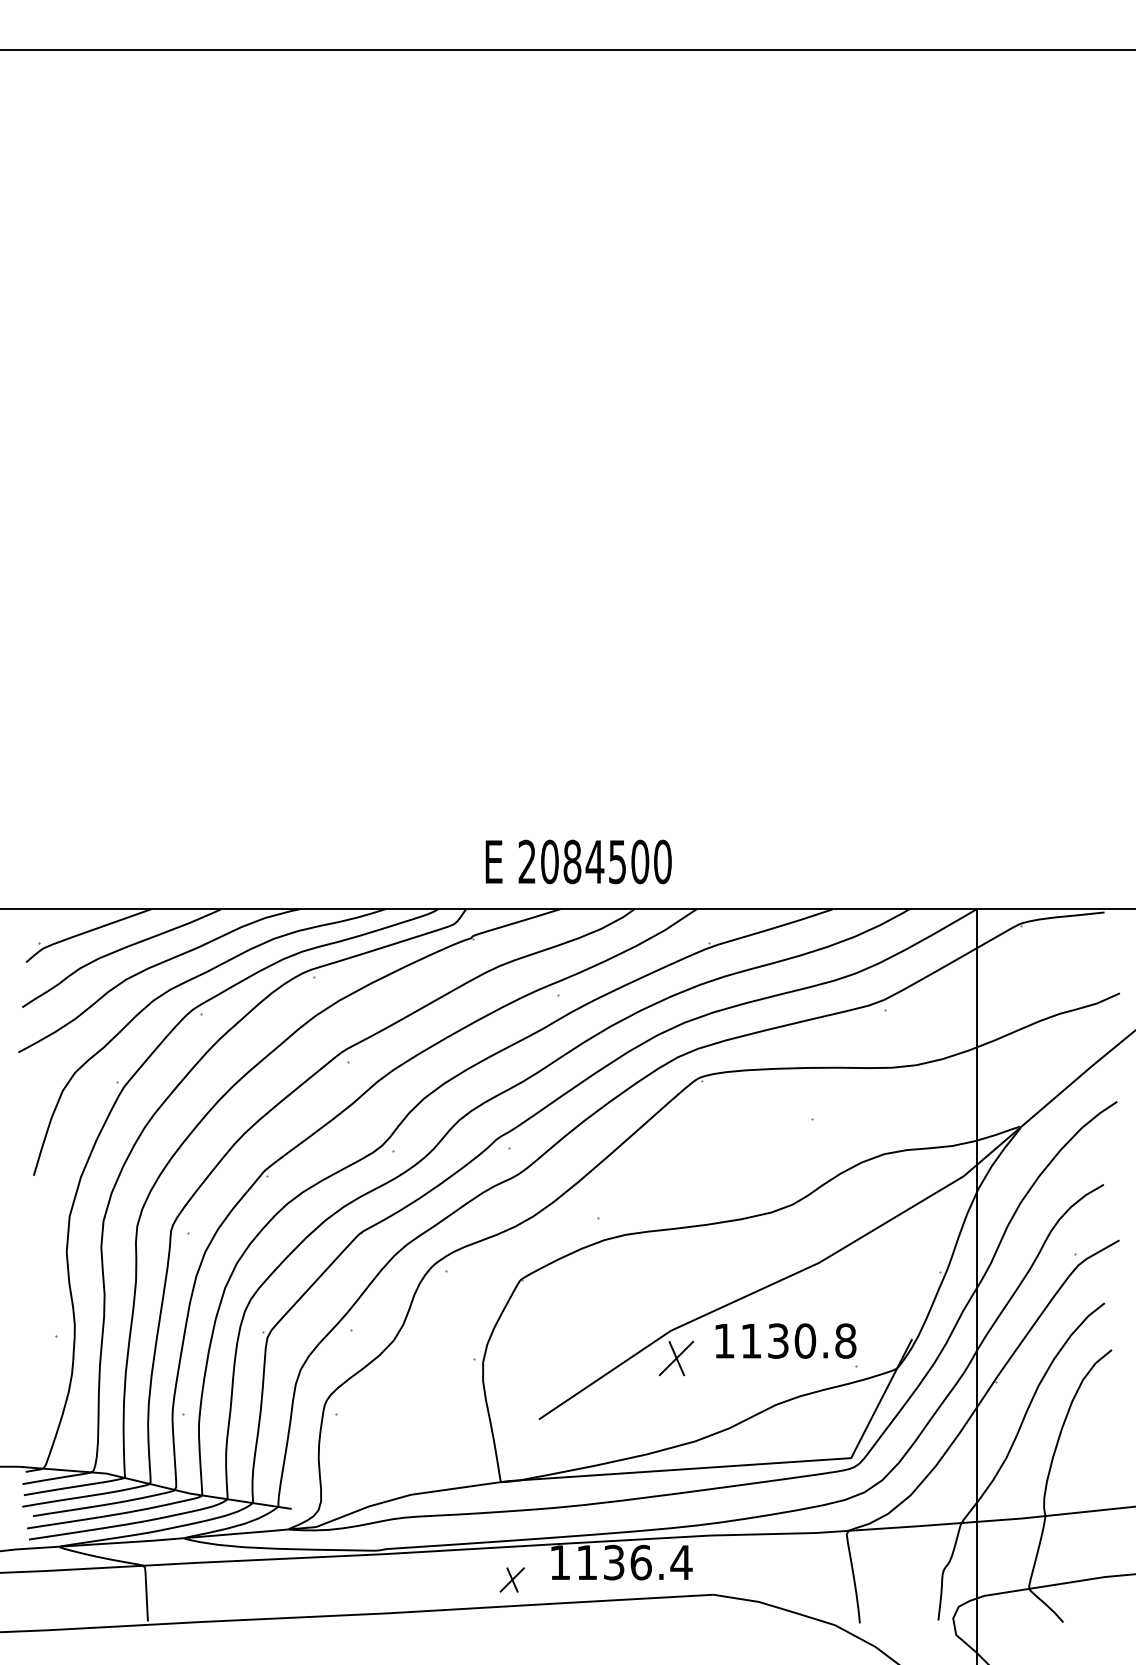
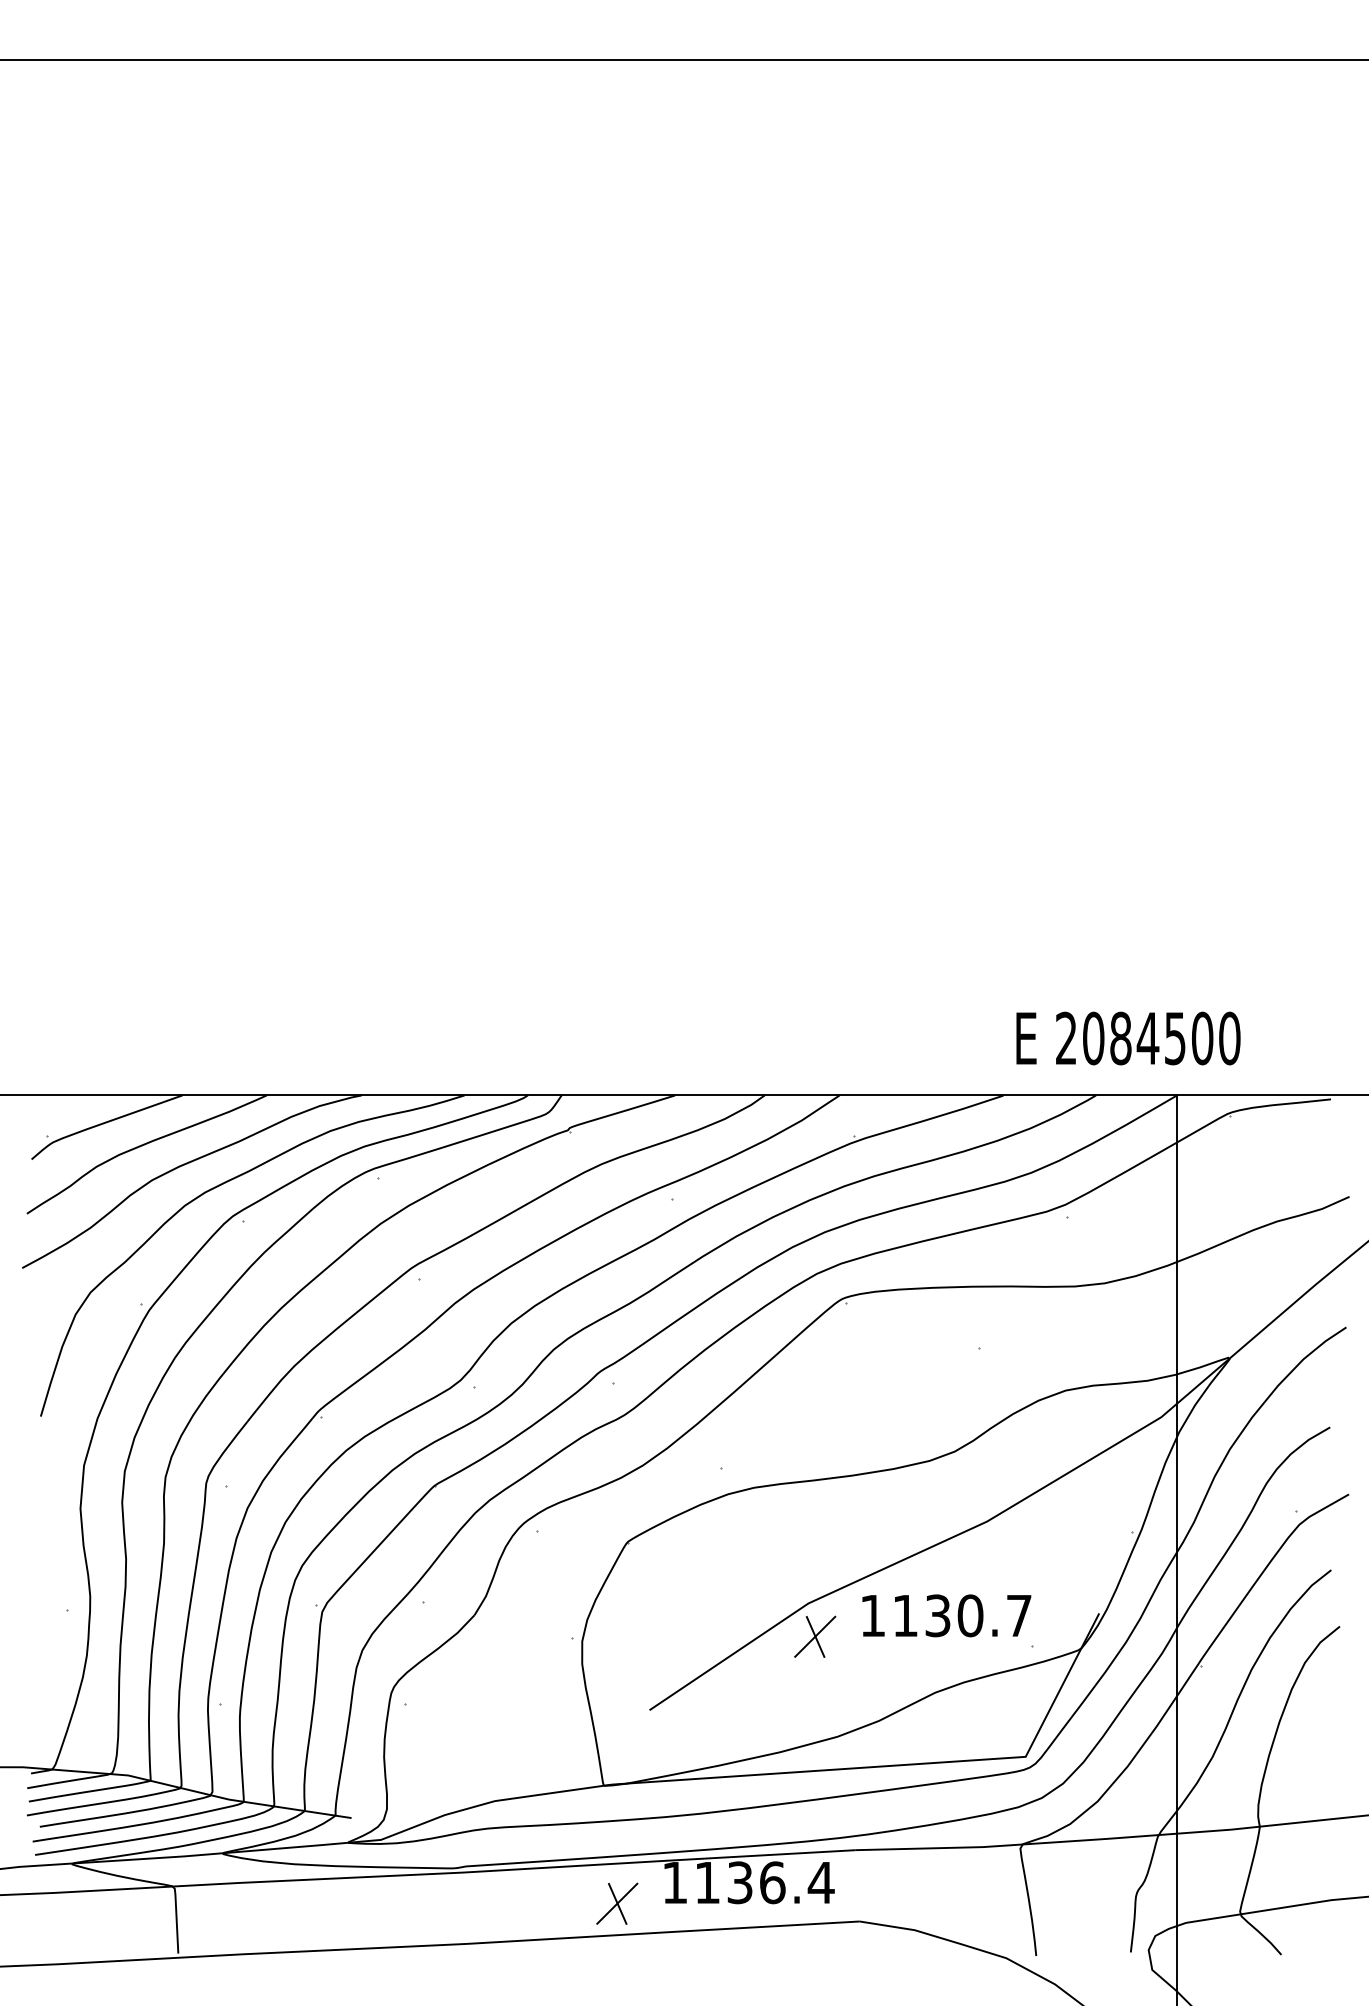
text: (578, 861) -> (1128, 1038), moved
text: (846, 1340) -> (1019, 1615), 1130.8 -> 1130.7
part: (512, 1579) -> (617, 1903), size x1.43

